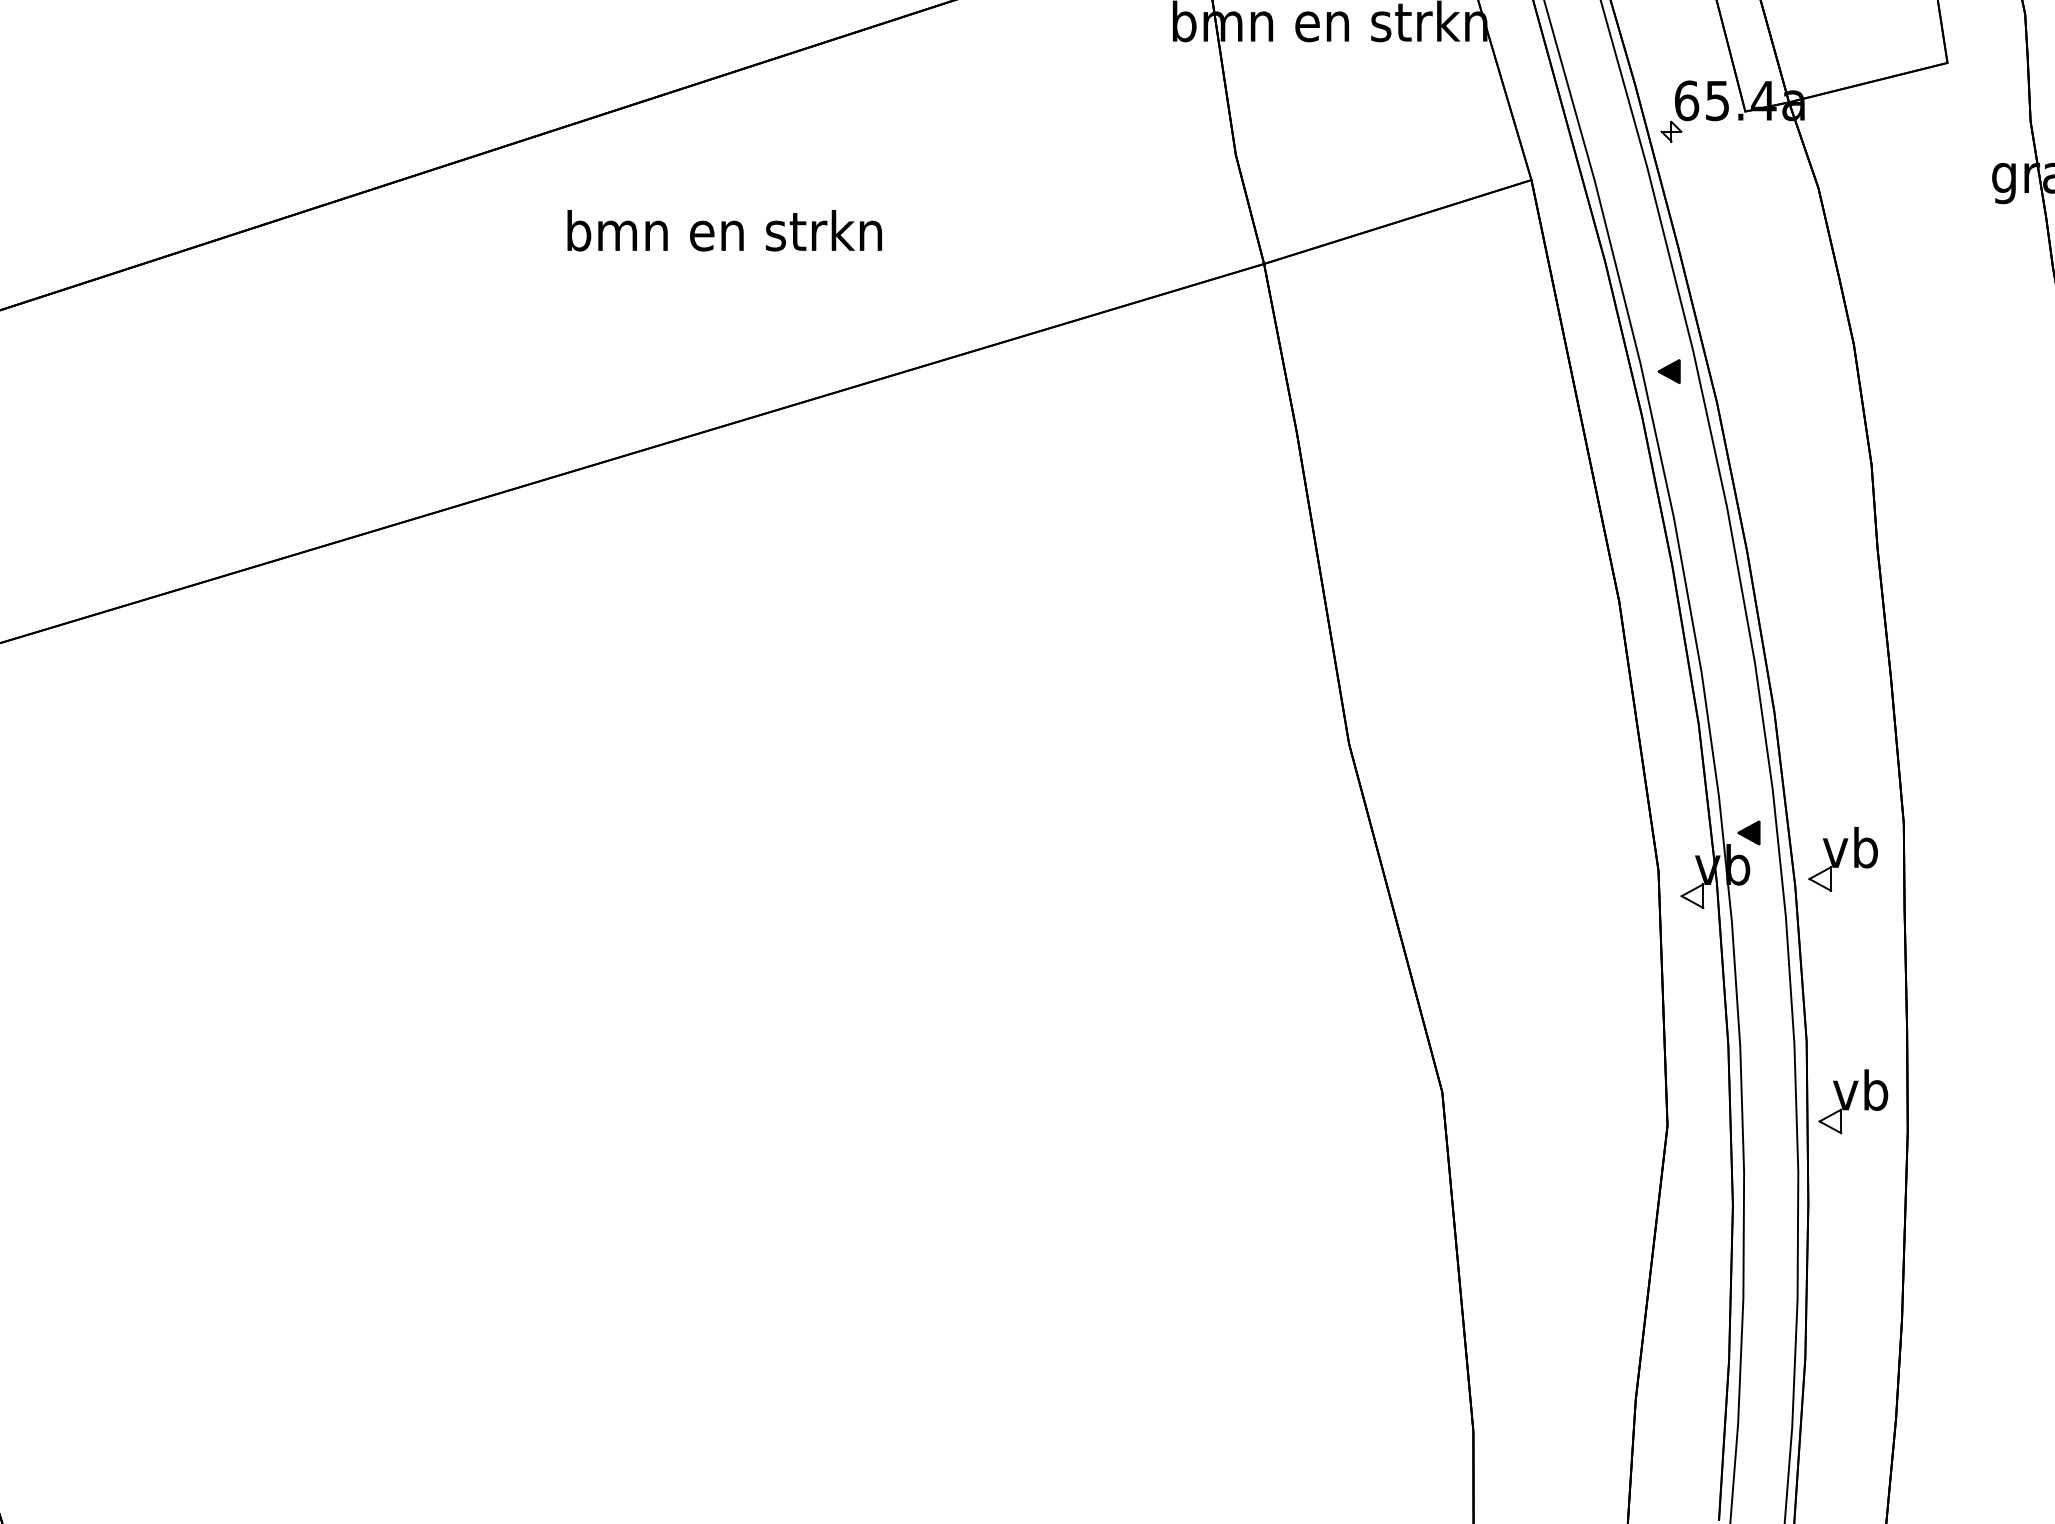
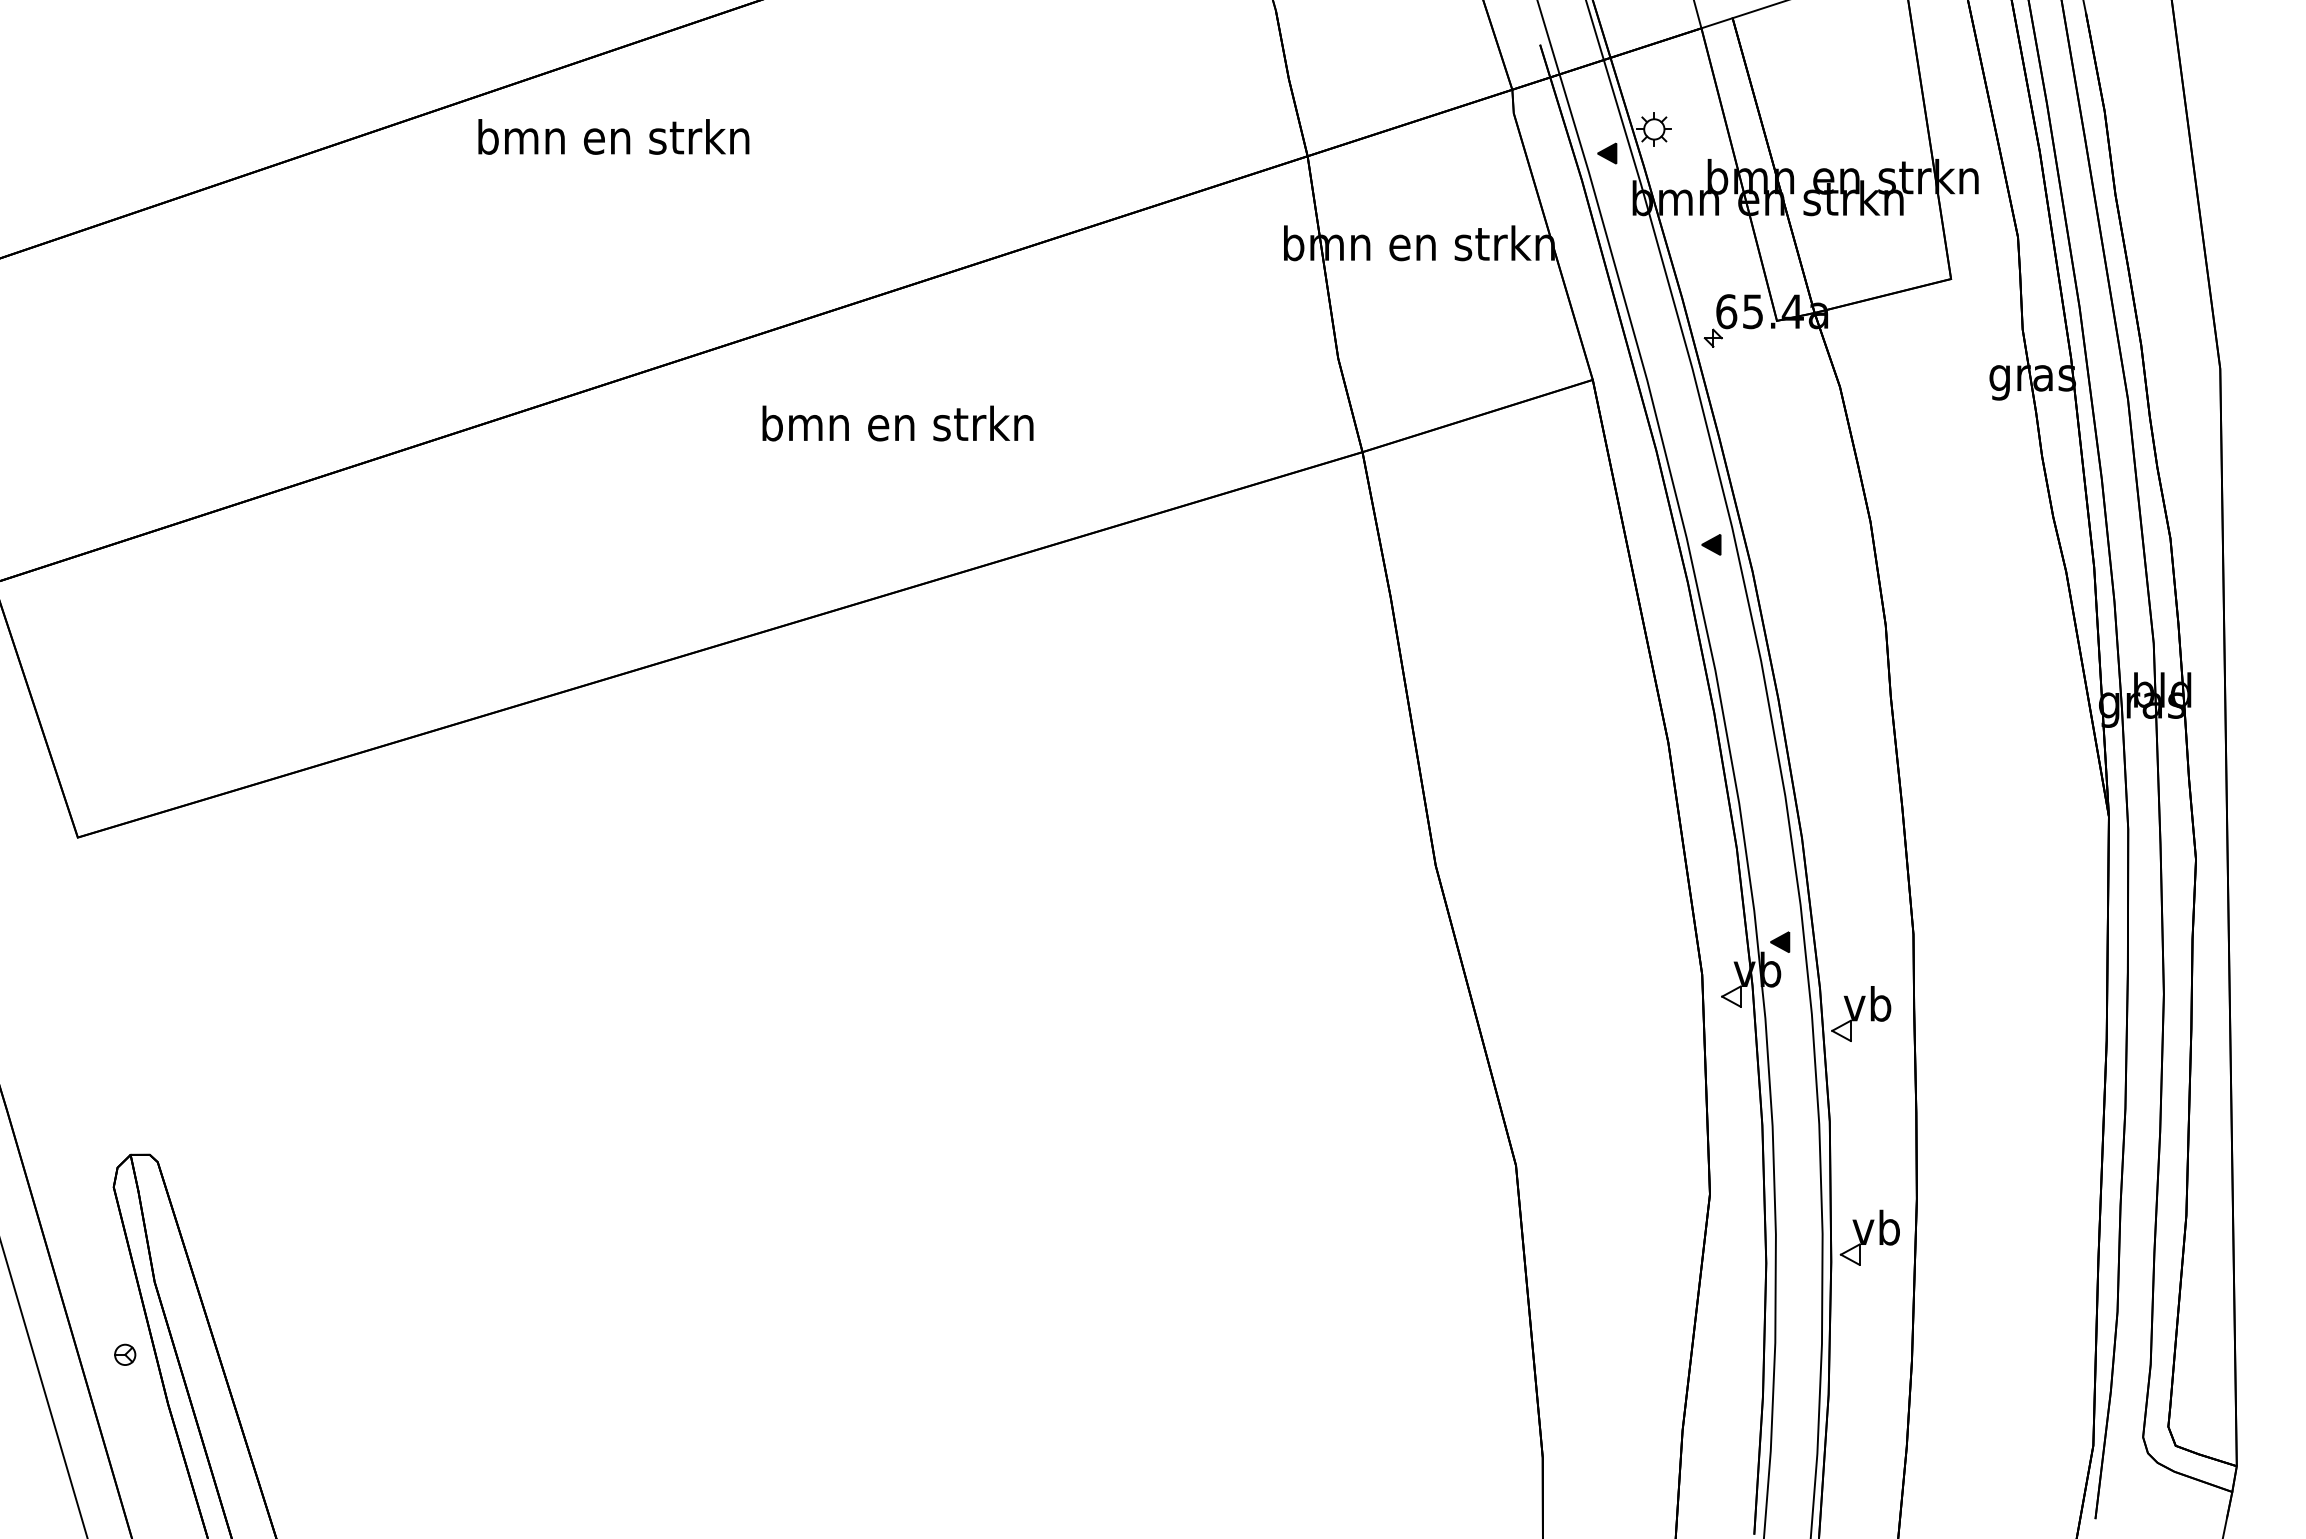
part: (1843, 858) -> (1861, 1013), moved
part: (1852, 1101) -> (1869, 1237), moved

